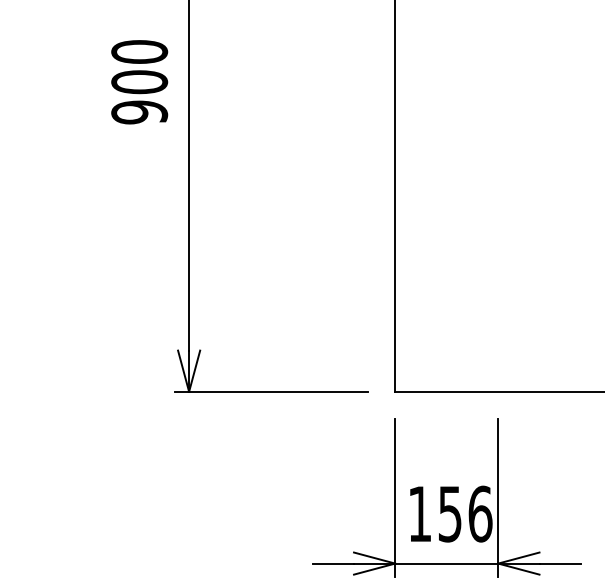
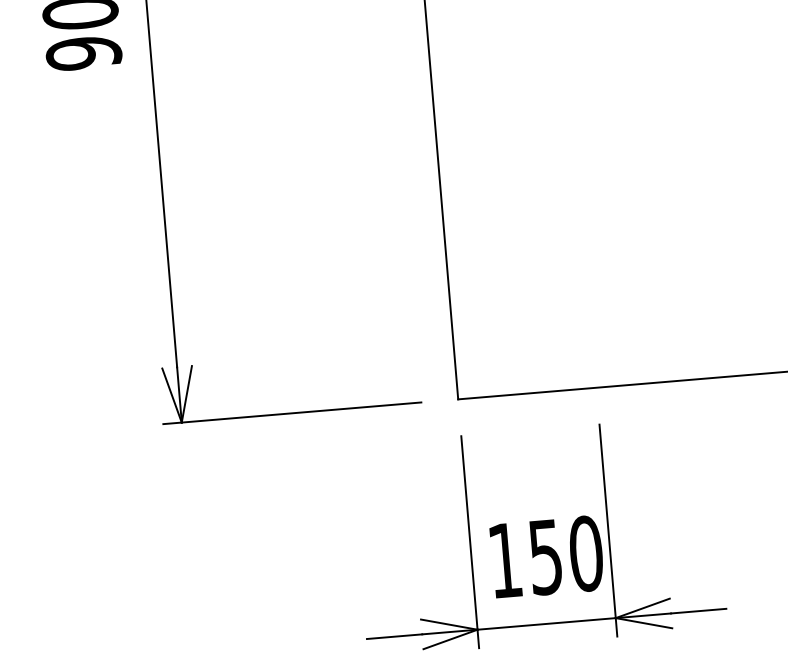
text: (480, 513) -> (586, 552), 156 -> 150

